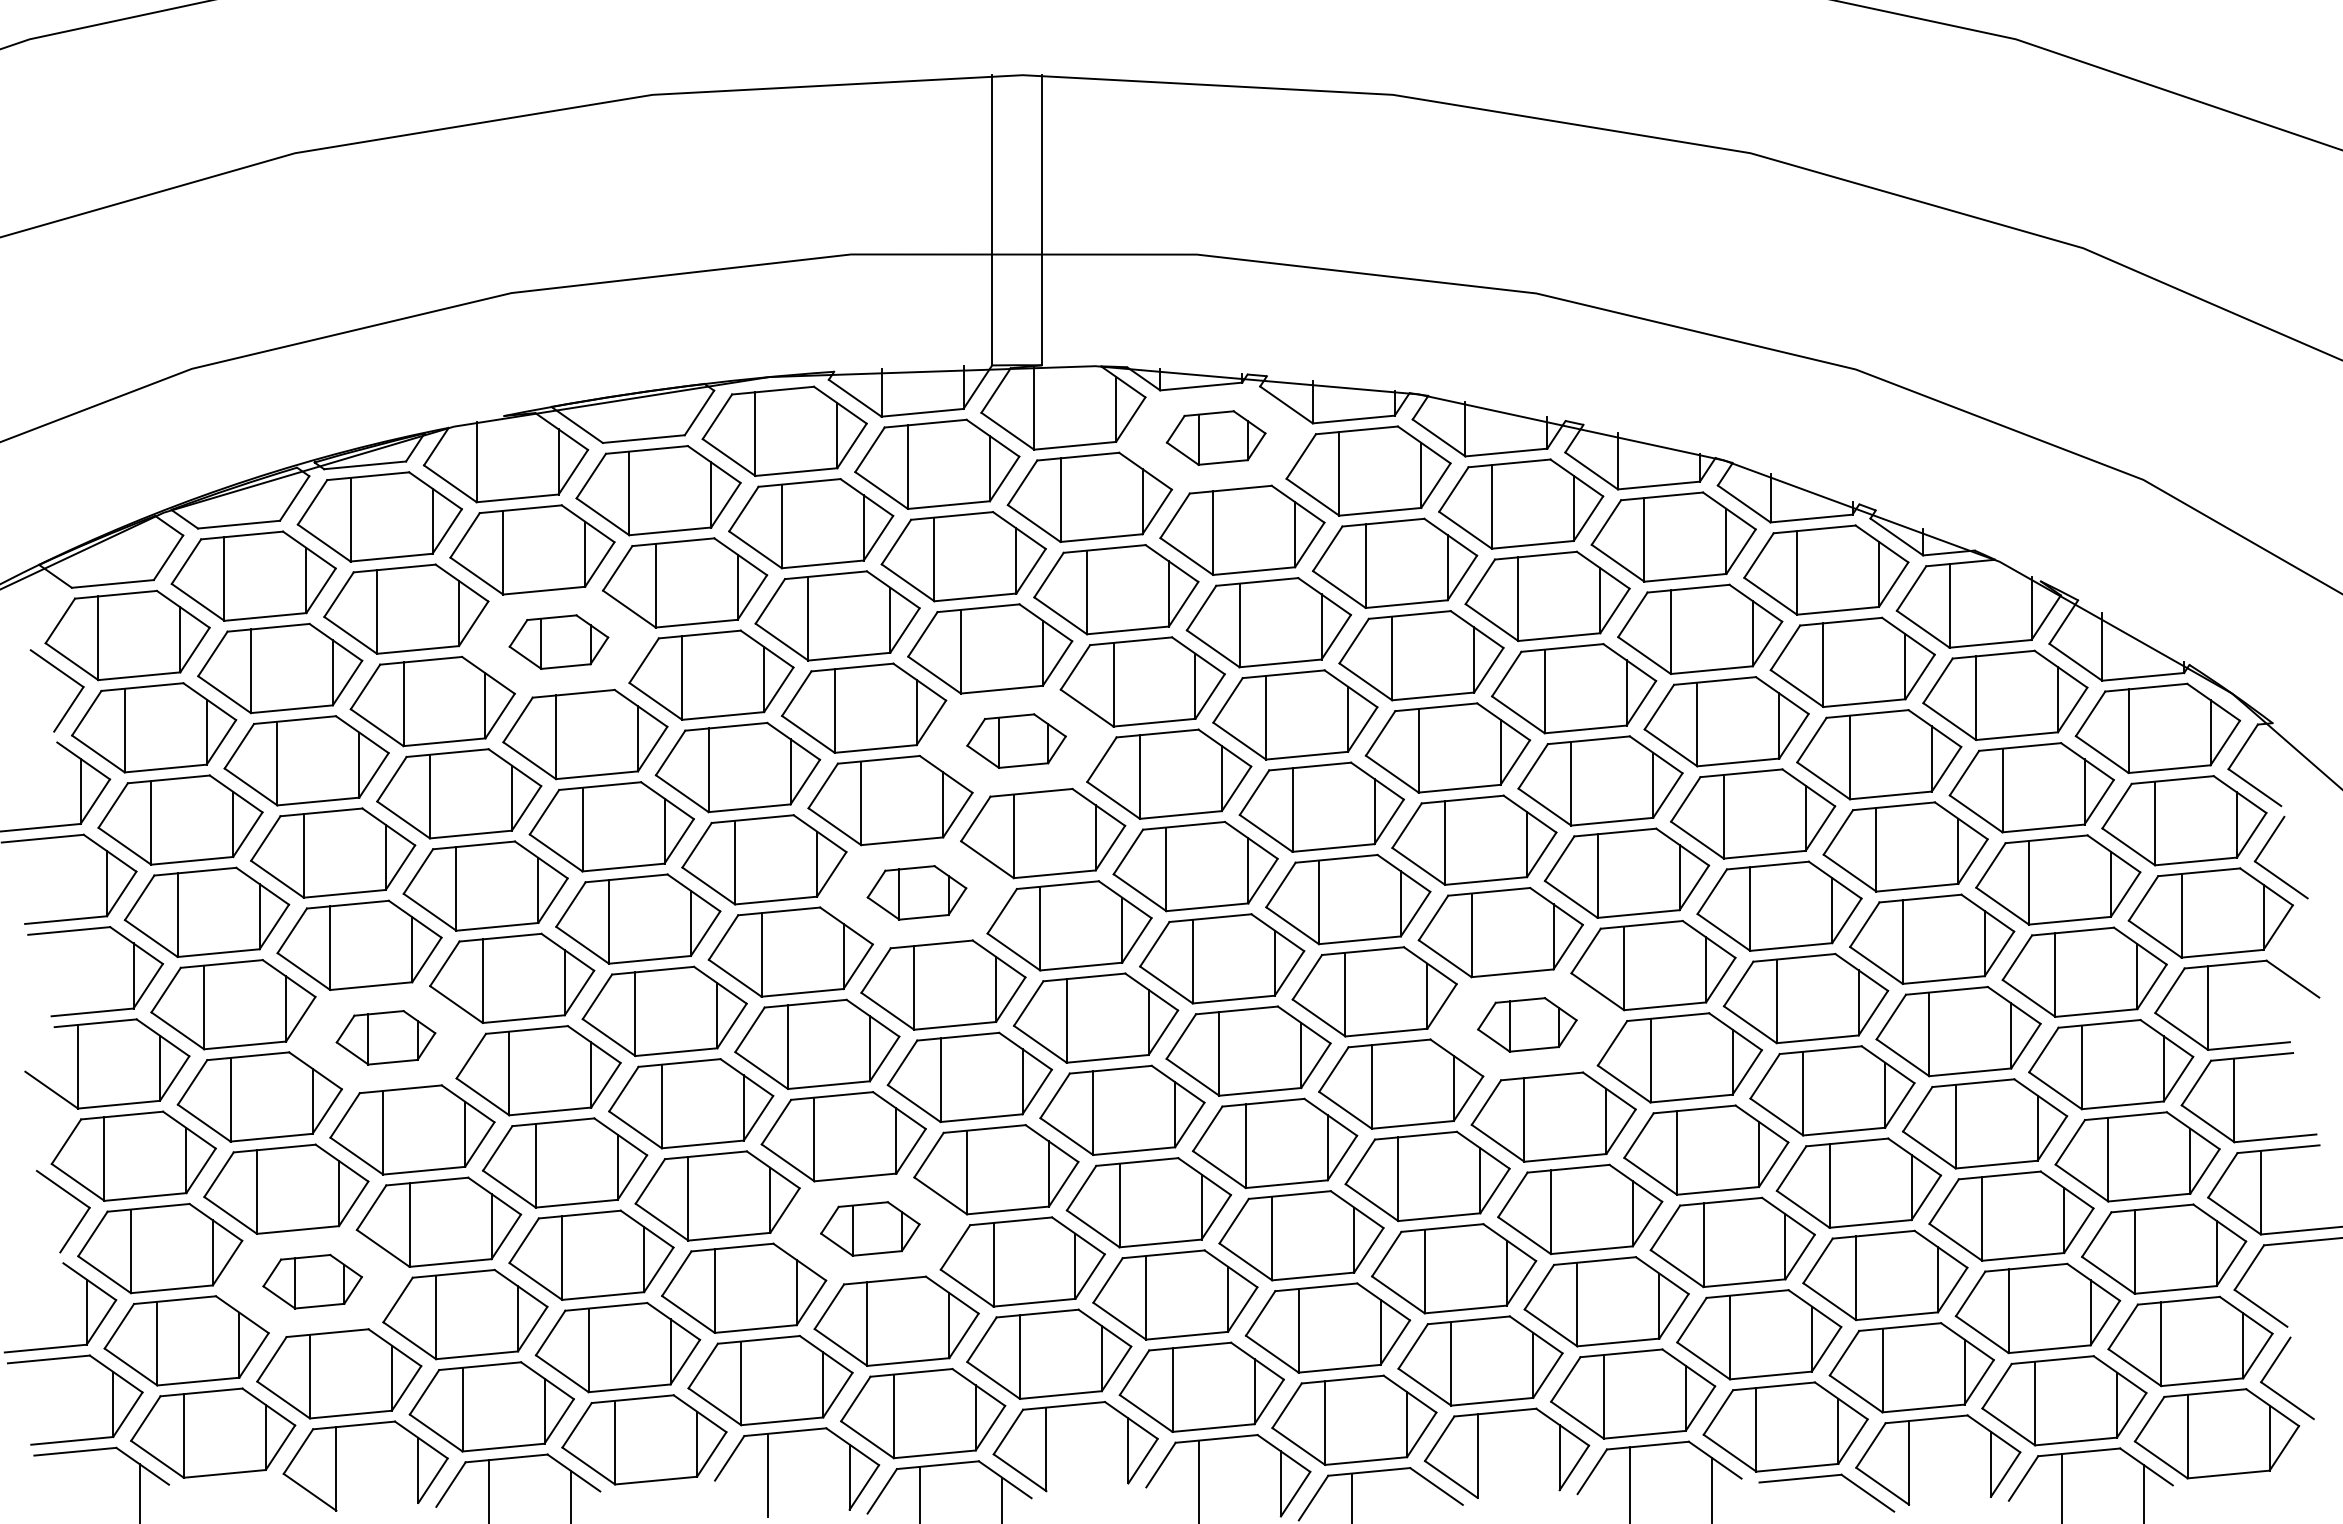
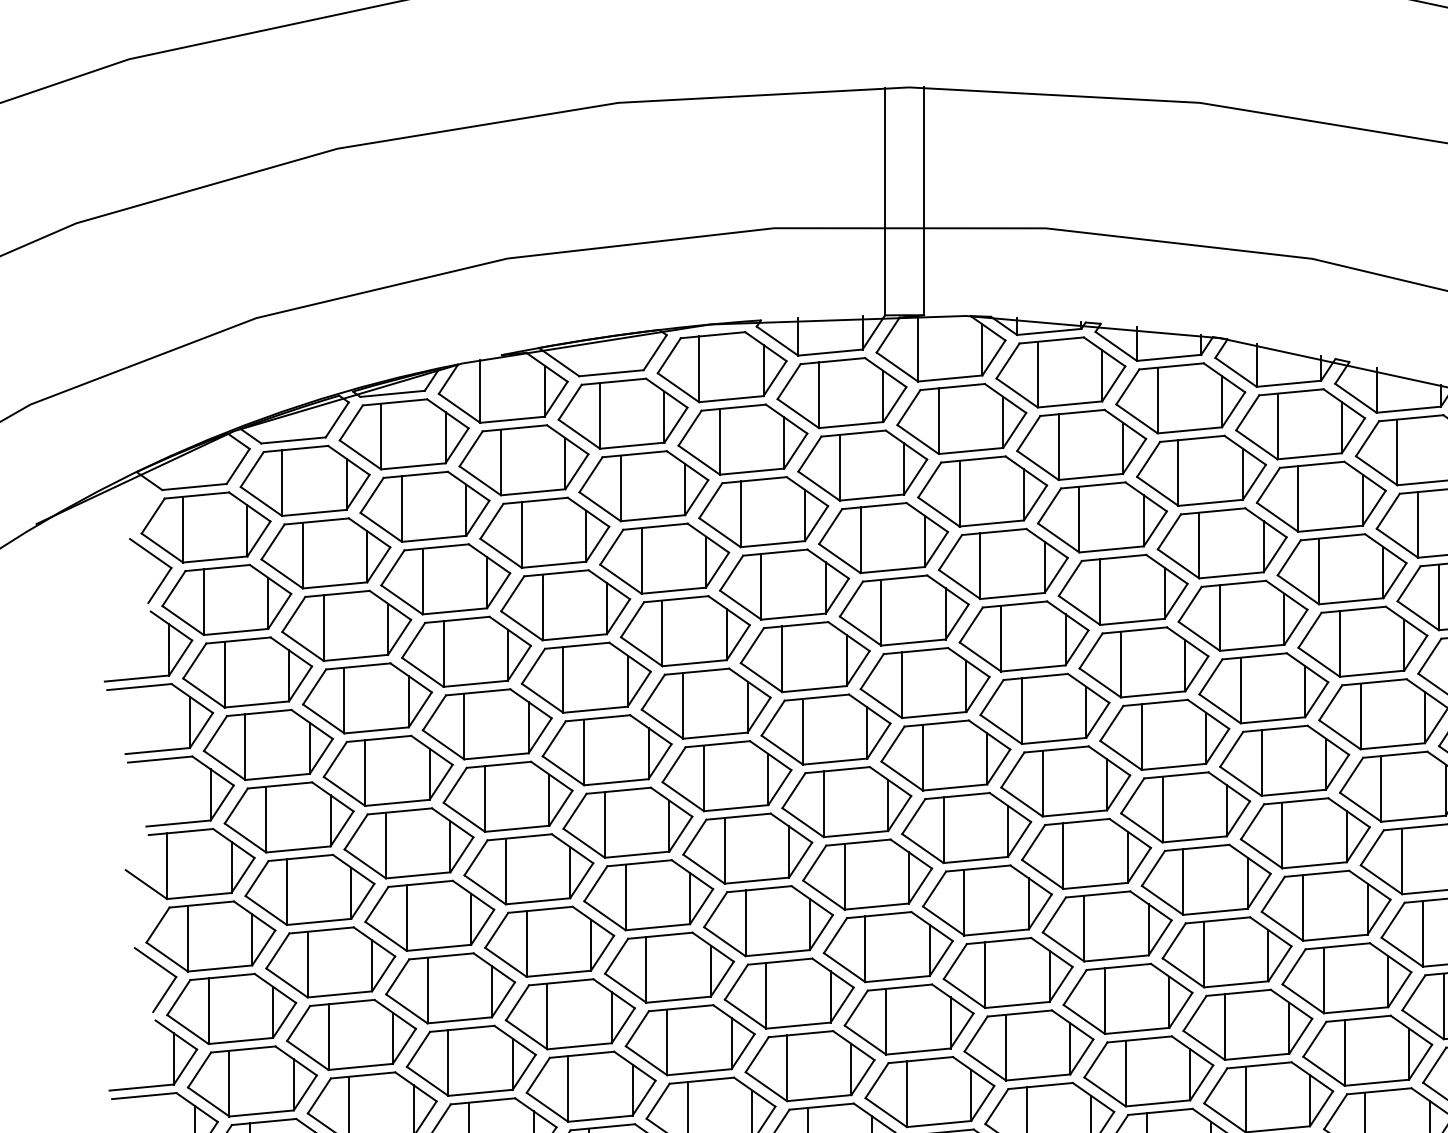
part: (1216, 437) -> (1061, 371), size x1.67
part: (558, 641) -> (544, 532), size x1.67
part: (1016, 740) -> (904, 609), size x1.67
part: (916, 892) -> (825, 729), size x1.67
part: (1527, 1024) -> (1305, 833), size x1.67
part: (385, 1037) -> (408, 843), size x1.67
part: (870, 1228) -> (789, 993), size x1.67
part: (312, 1281) -> (351, 1034), size x1.67

